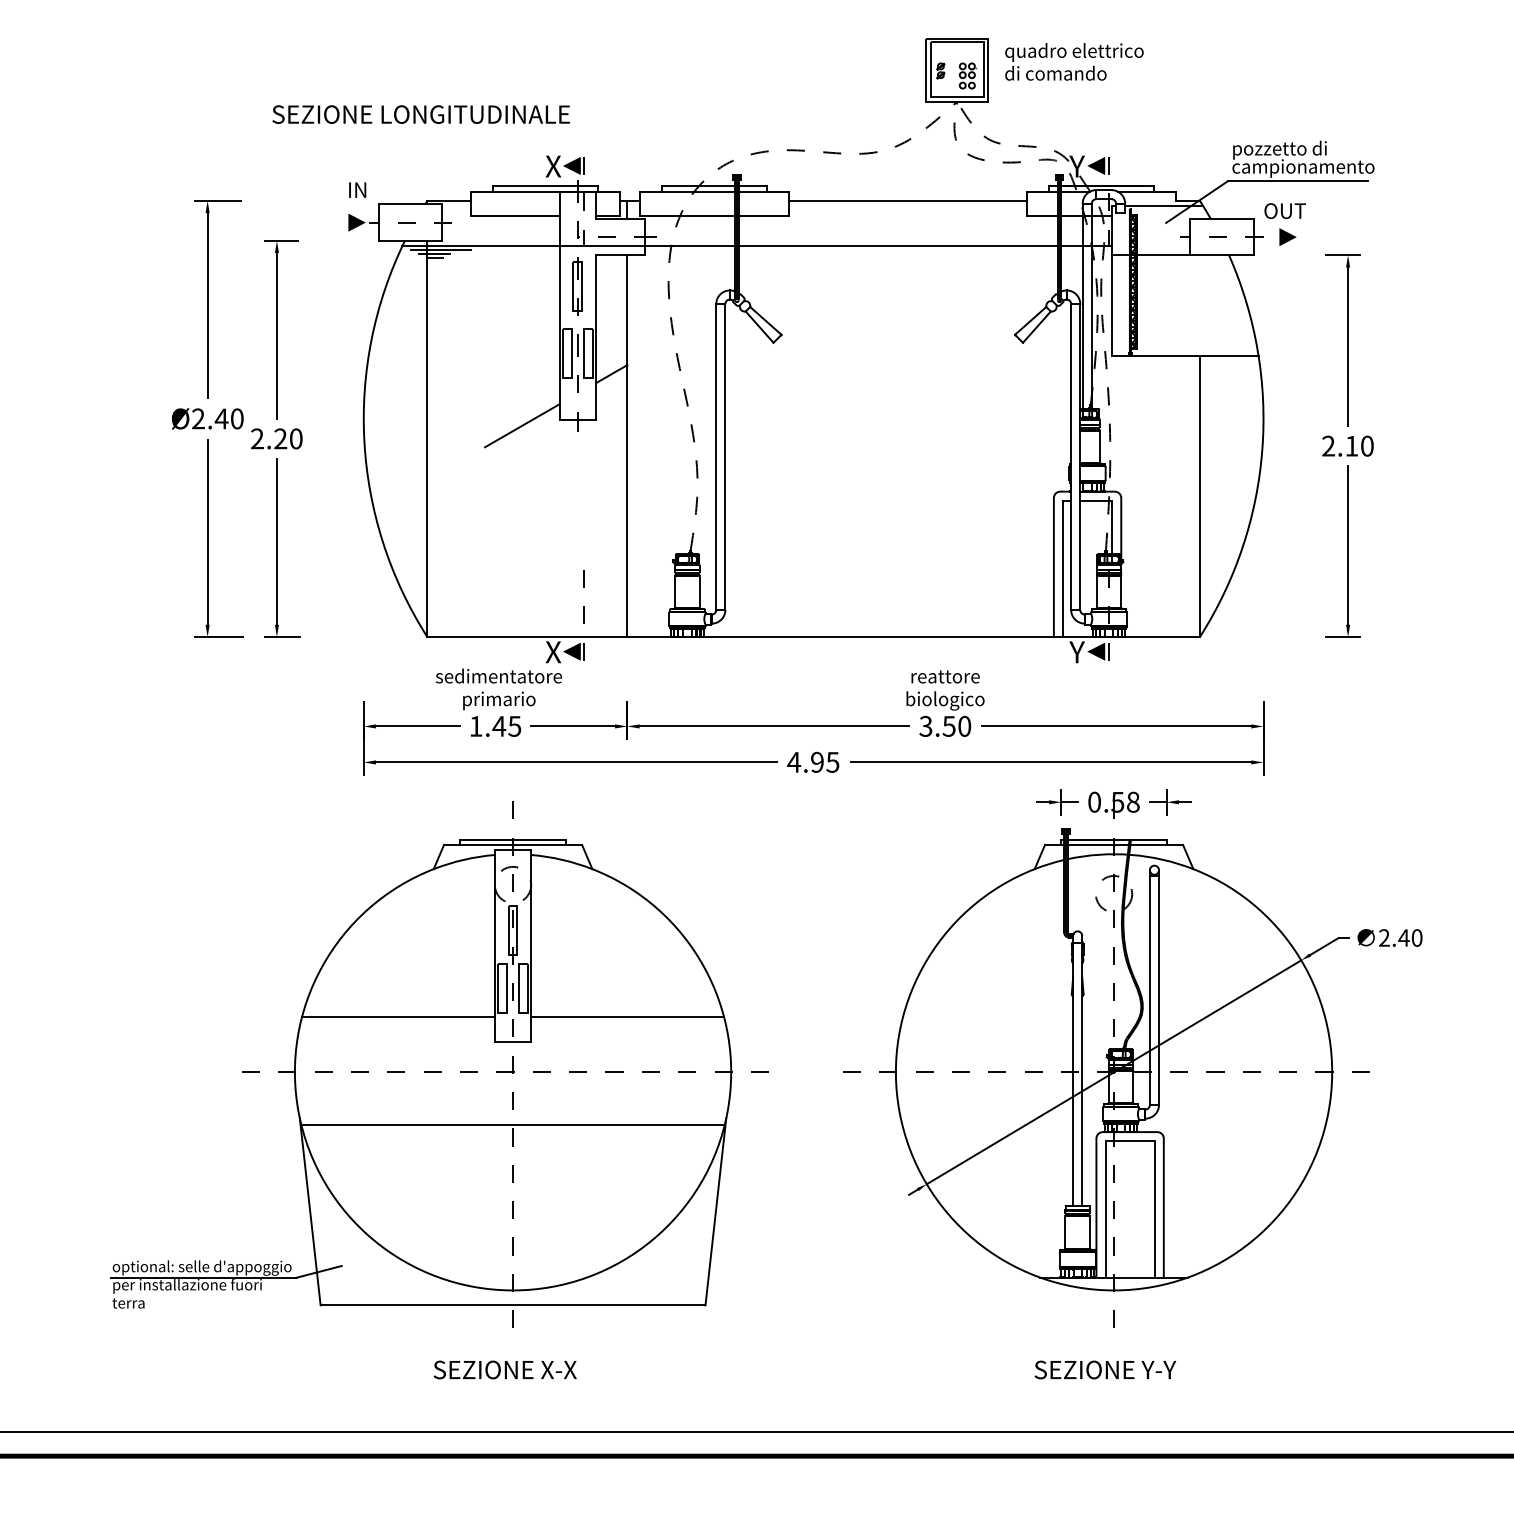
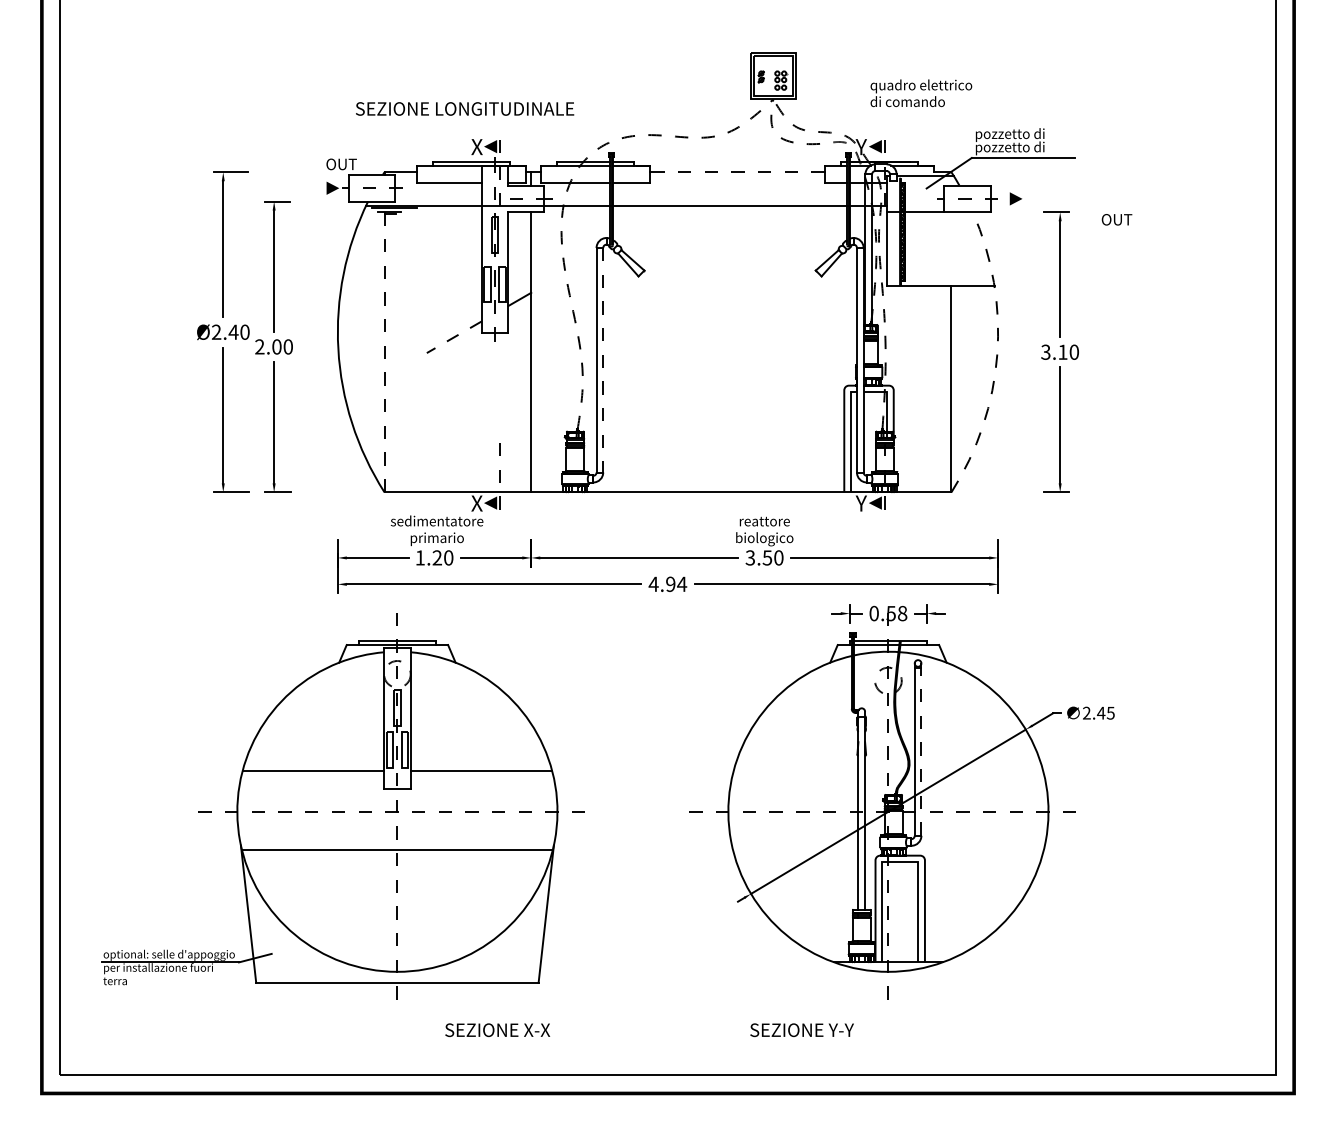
text: (1074, 62) -> (921, 93), moved
text: (421, 113) -> (465, 108), moved
text: (1303, 168) -> (1027, 148), campionamento -> pozzetto di
text: (368, 190) -> (341, 164), IN -> OUT
line: (906, 201) -> (736, 172), solid -> dashed
text: (1284, 210) -> (1116, 219), moved
line: (522, 426) -> (454, 337), solid -> dashed
text: (280, 438) -> (276, 346), 2.20 -> 2.00
line: (427, 438) -> (384, 346), solid -> dashed
text: (1328, 446) -> (1045, 352), 2.10 -> 3.10
arc: (1262, 450) -> (997, 355), solid -> dashed
line: (725, 457) -> (603, 360), solid -> dashed
text: (506, 725) -> (442, 557), 1.45 -> 1.20
text: (833, 761) -> (682, 583), 4.95 -> 4.94
text: (1416, 937) -> (1110, 712), 2.40 -> 2.45
line: (1159, 987) -> (921, 749), solid -> dashed
part: (438, 1065) -> (342, 806), moved
text: (504, 1370) -> (497, 1030), moved
text: (1104, 1370) -> (801, 1030), moved

